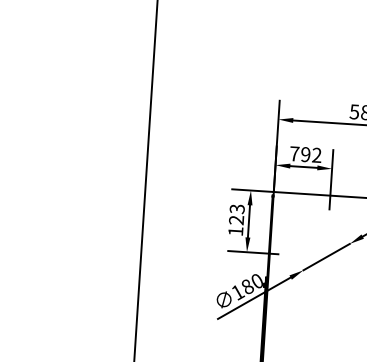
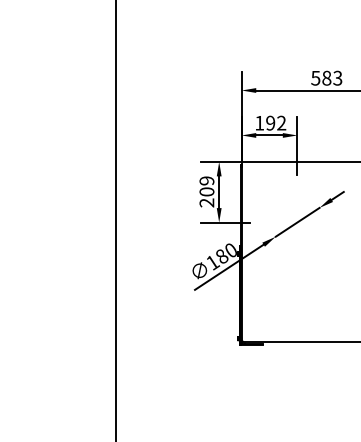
text: (294, 154) -> (259, 123), 792 -> 192
text: (236, 219) -> (206, 191), 123 -> 209

